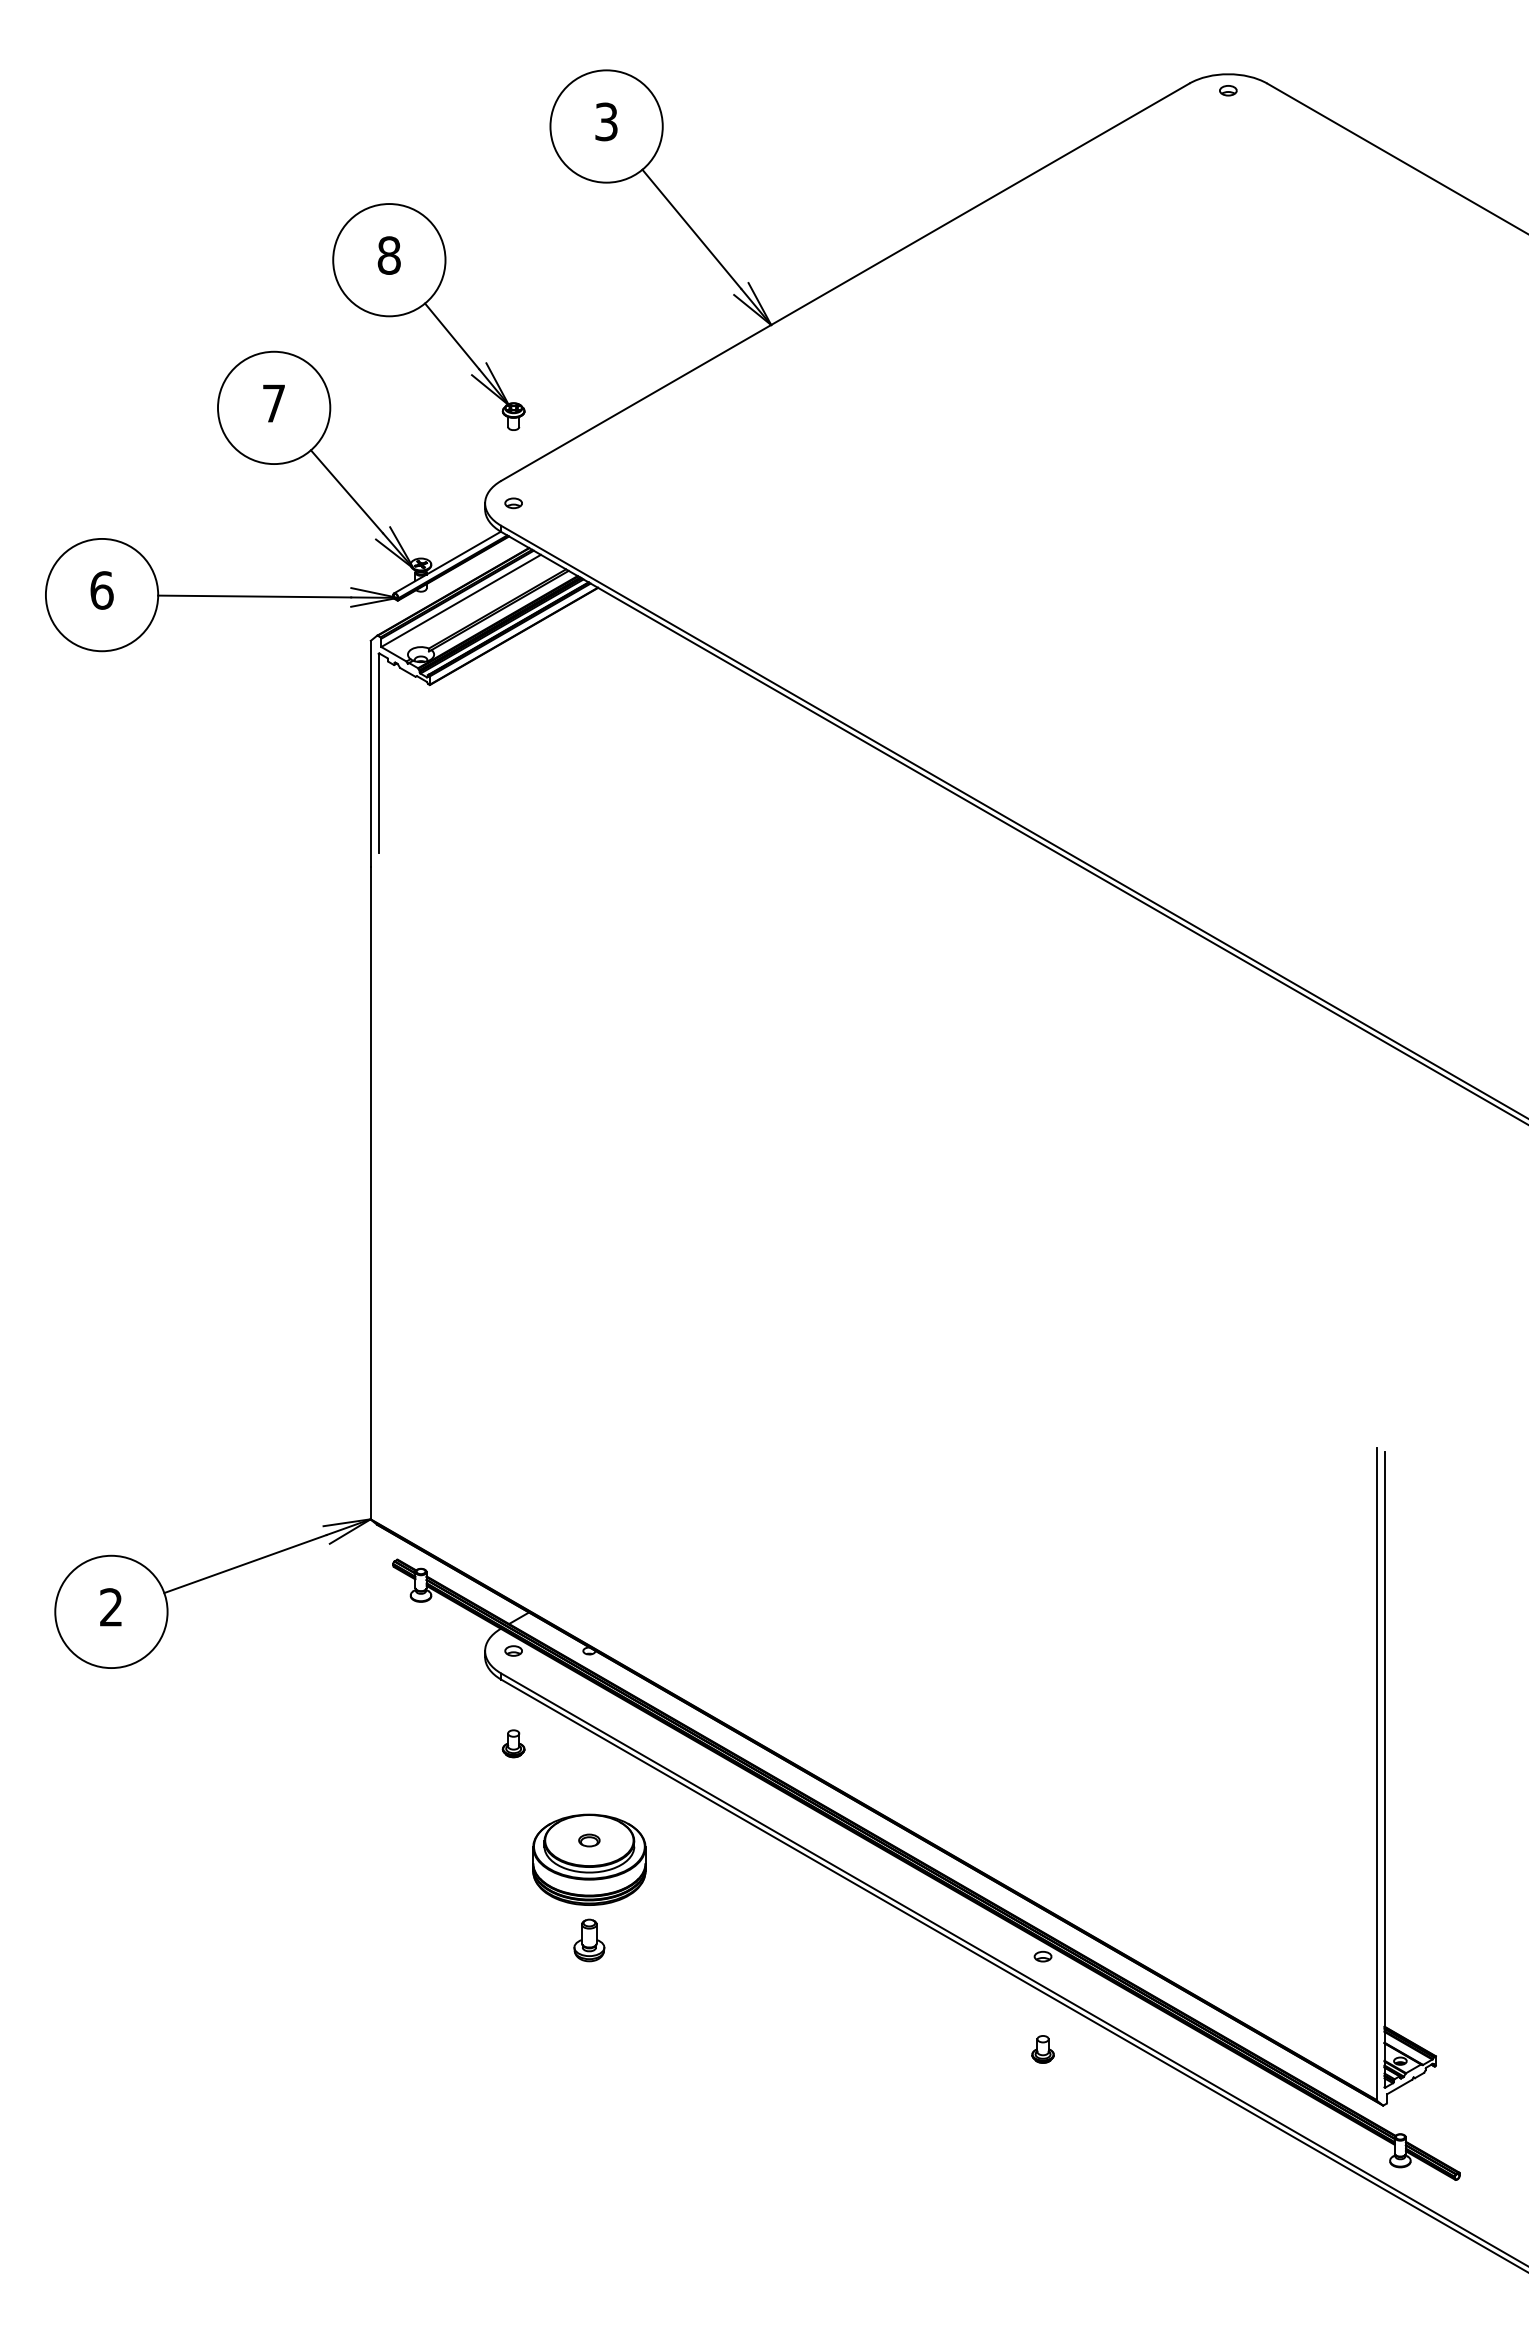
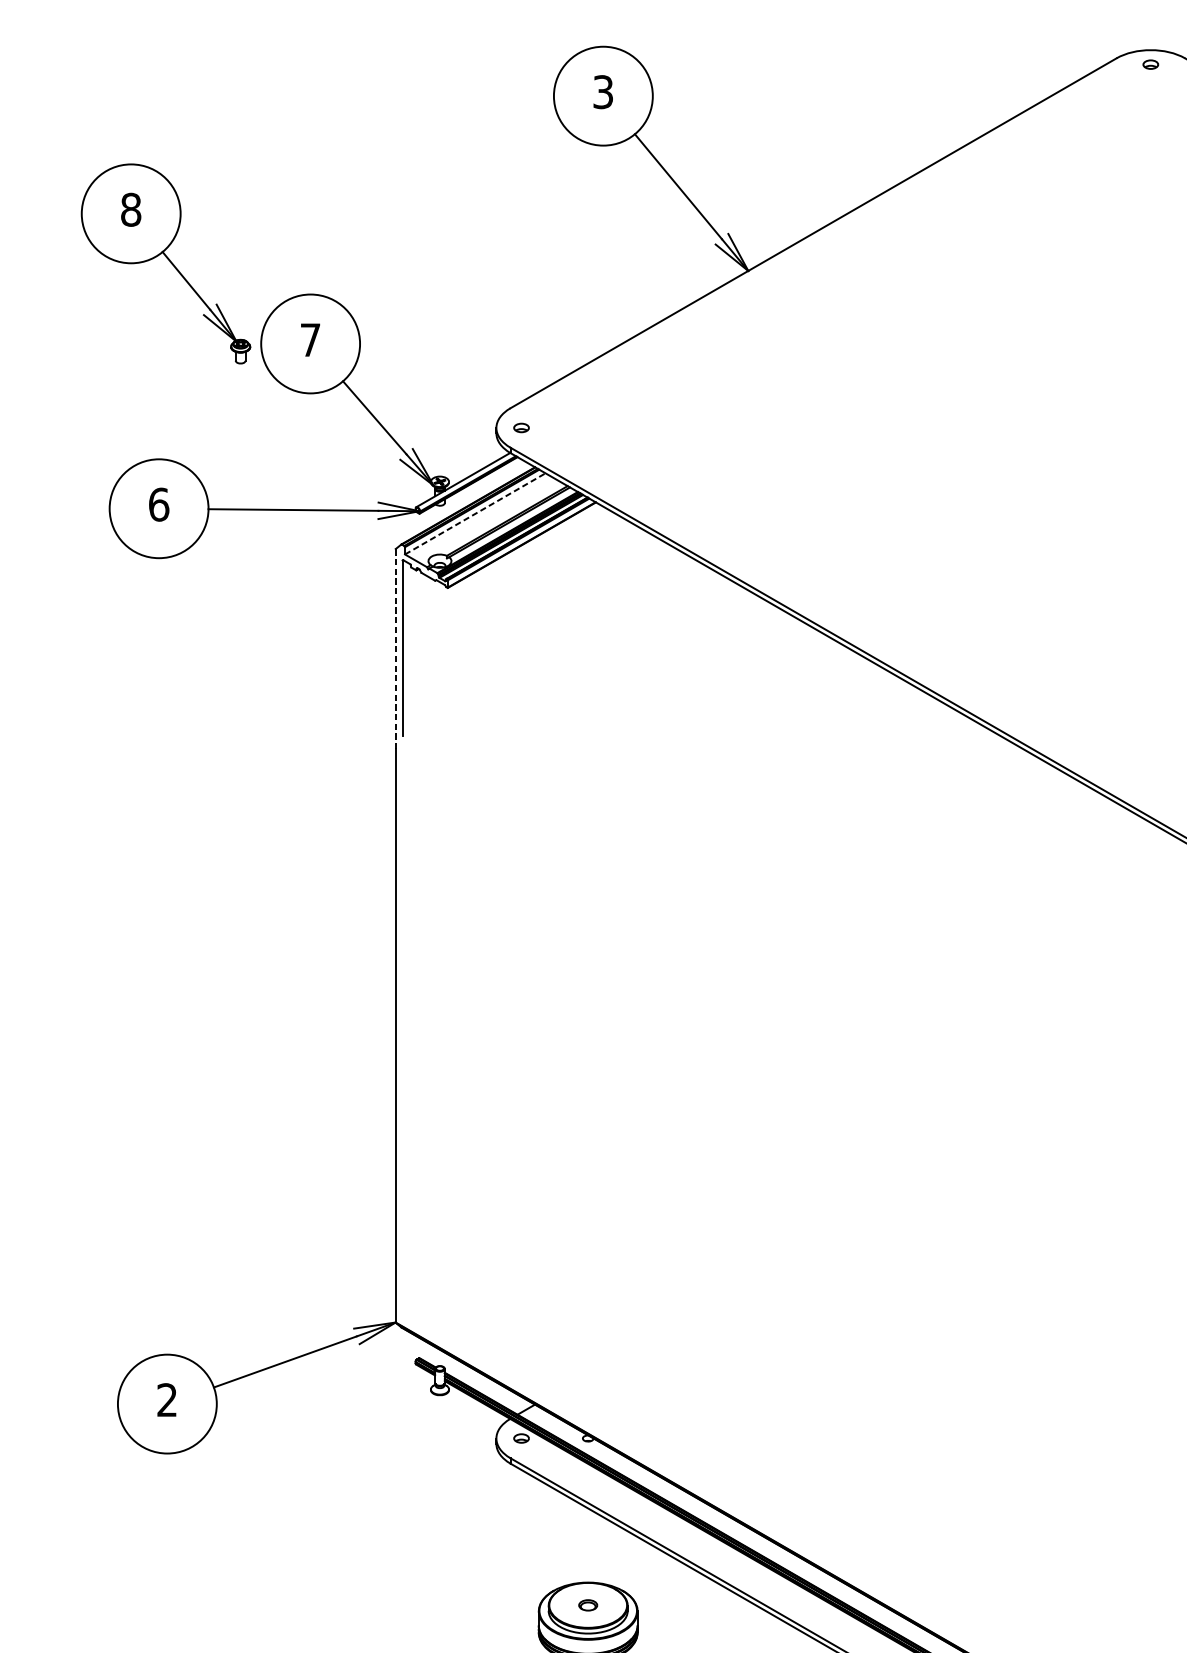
part: (428, 316) -> (165, 263), moved
line: (461, 600) -> (475, 513), solid -> dashed
line: (370, 754) -> (395, 649), solid -> dashed
part: (513, 1743) -> (521, 1519), removed

